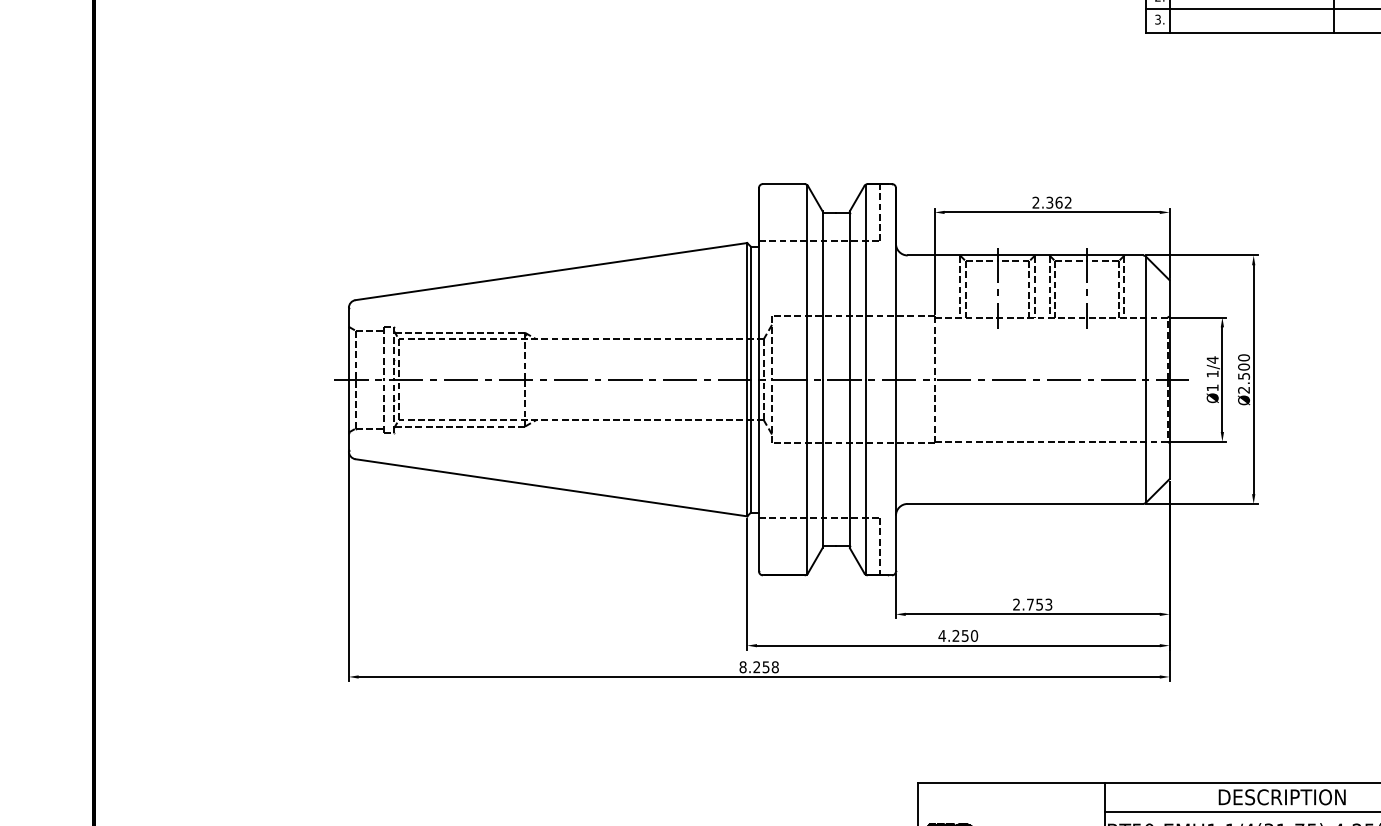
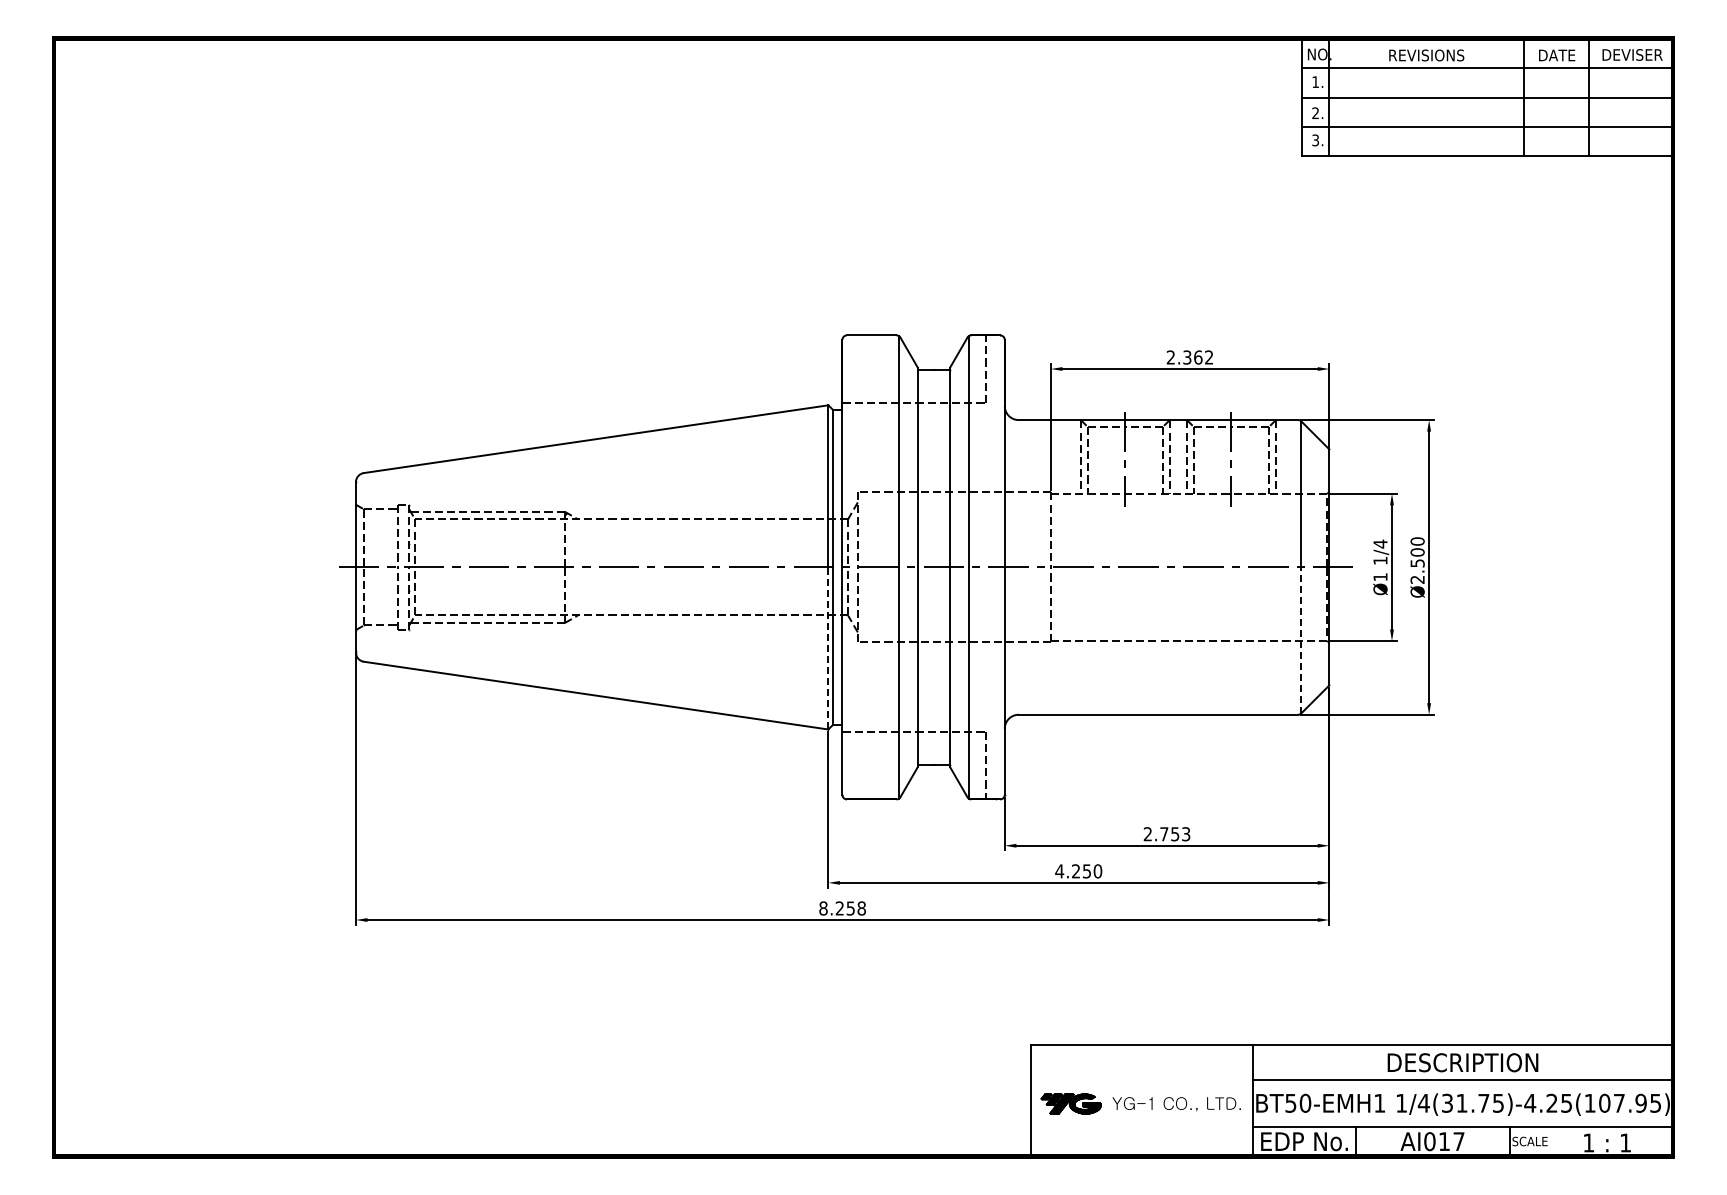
line: (1146, 441) -> (1301, 640), solid -> dashed
line: (747, 447) -> (828, 647), solid -> dashed

